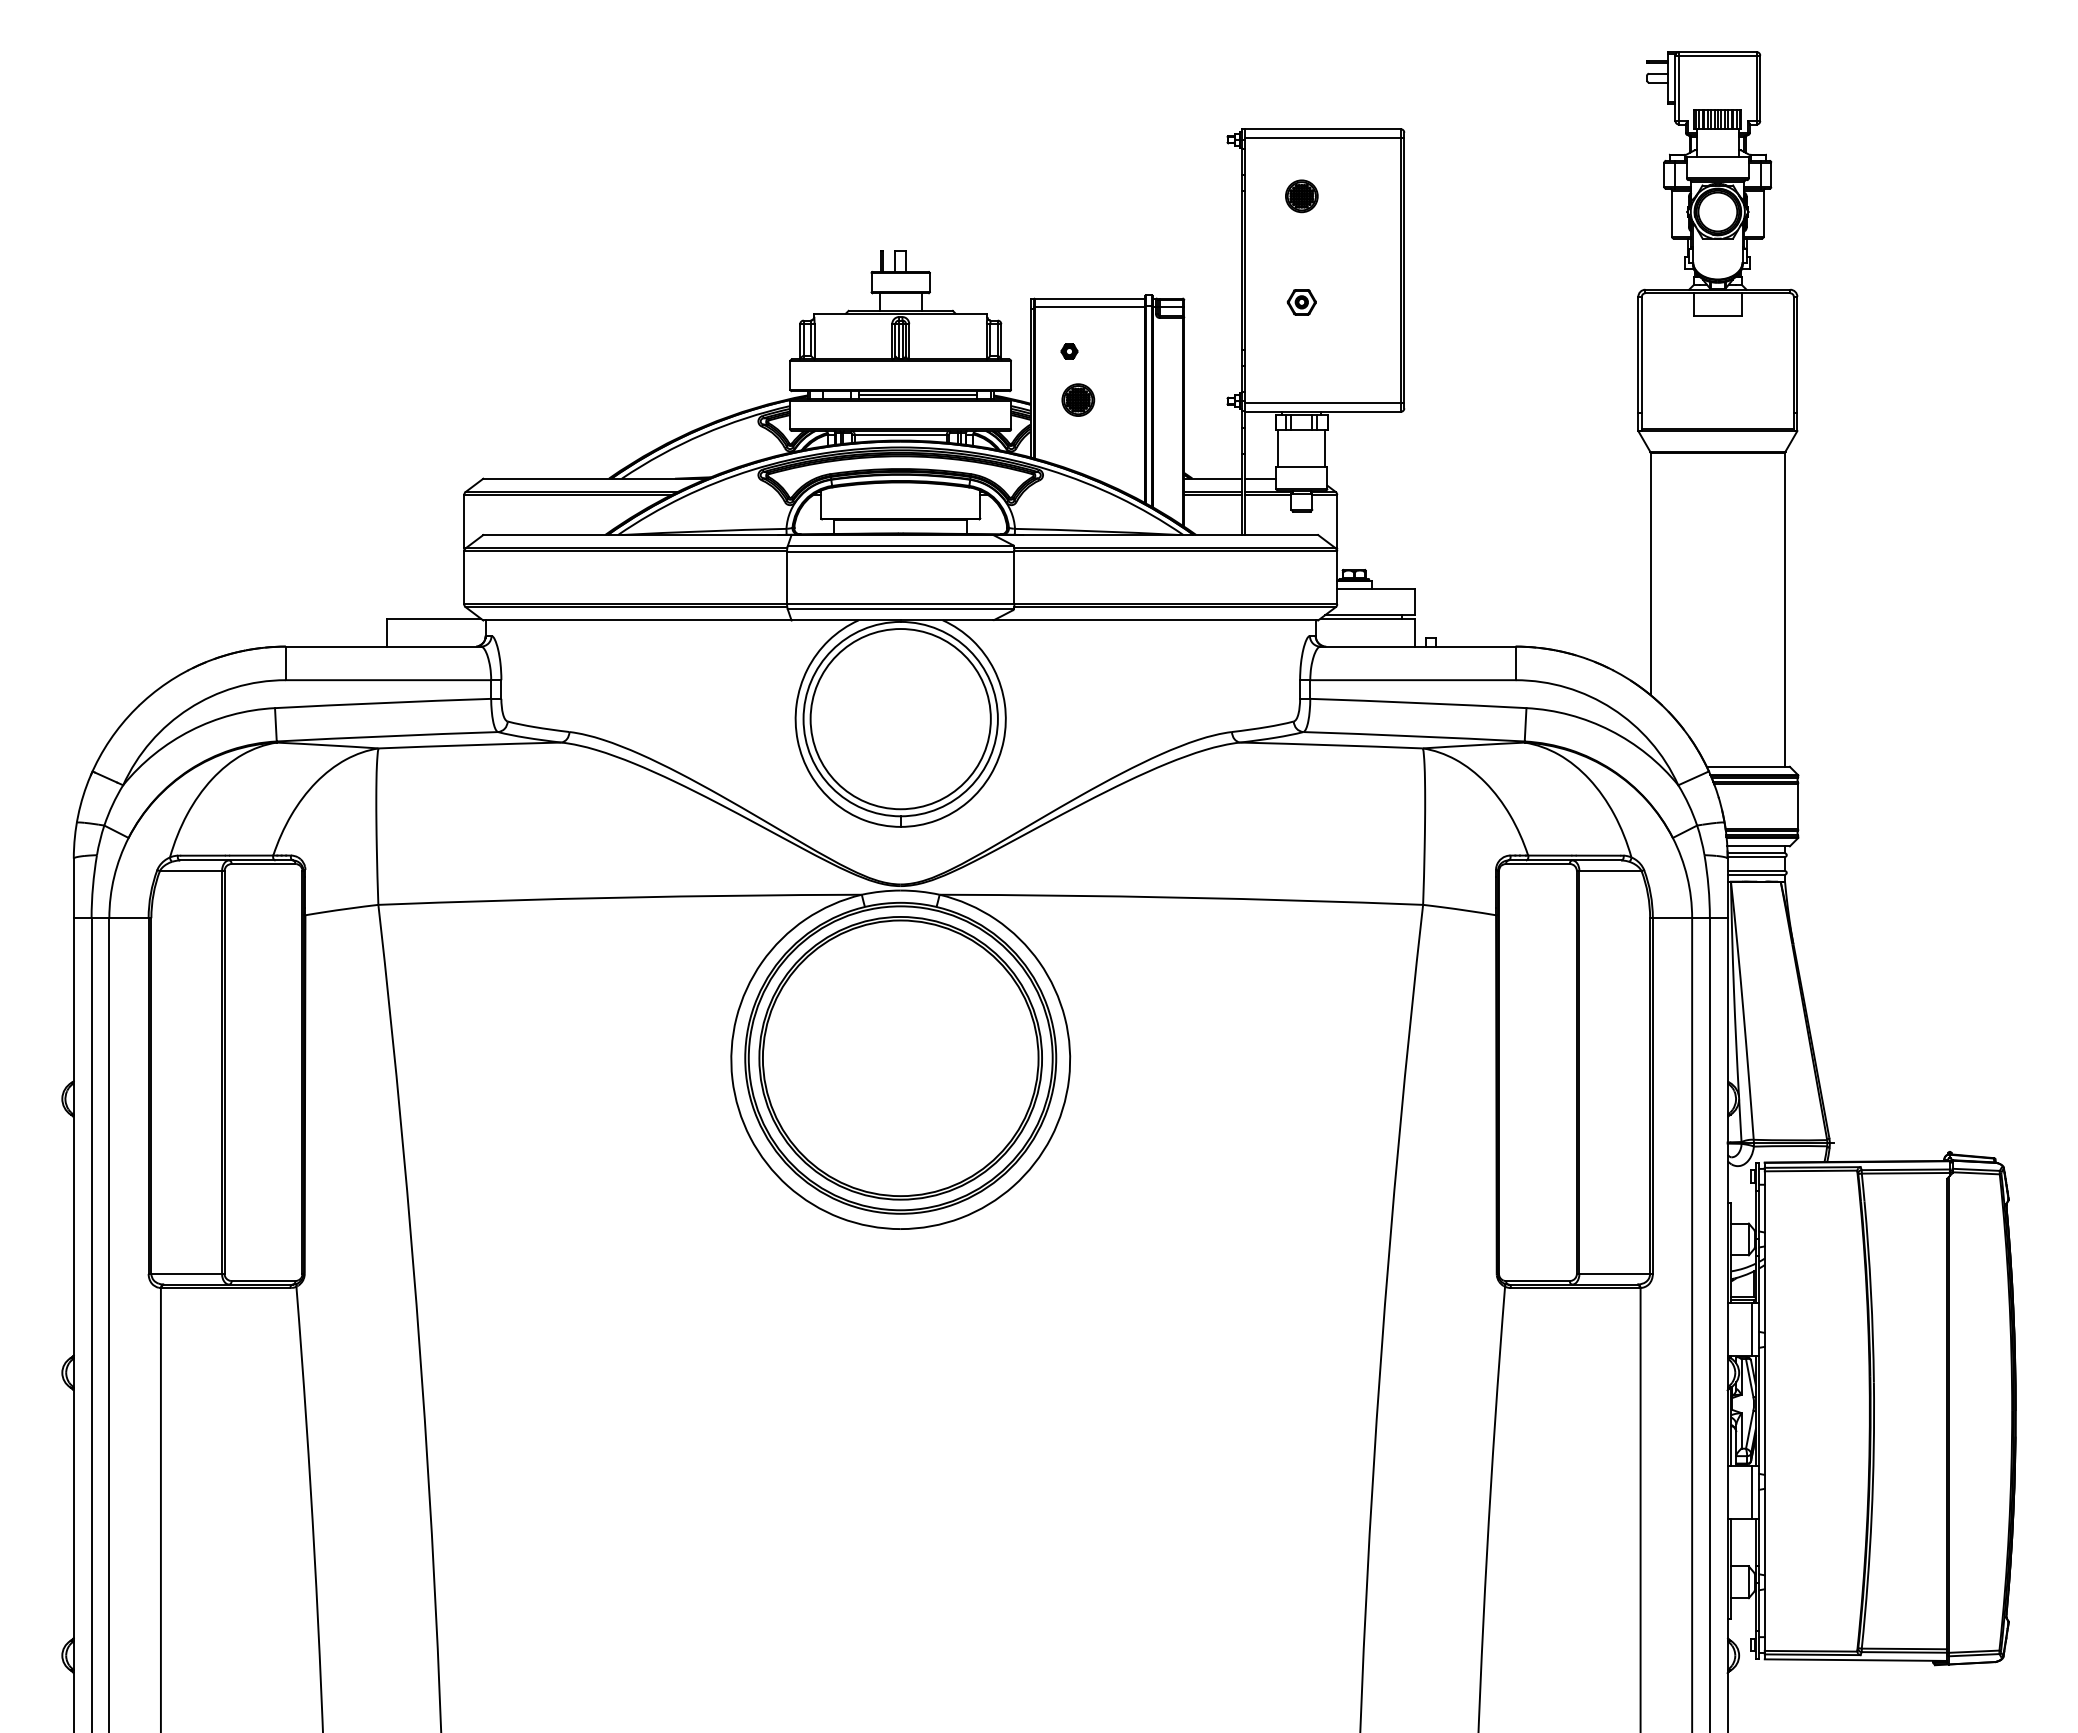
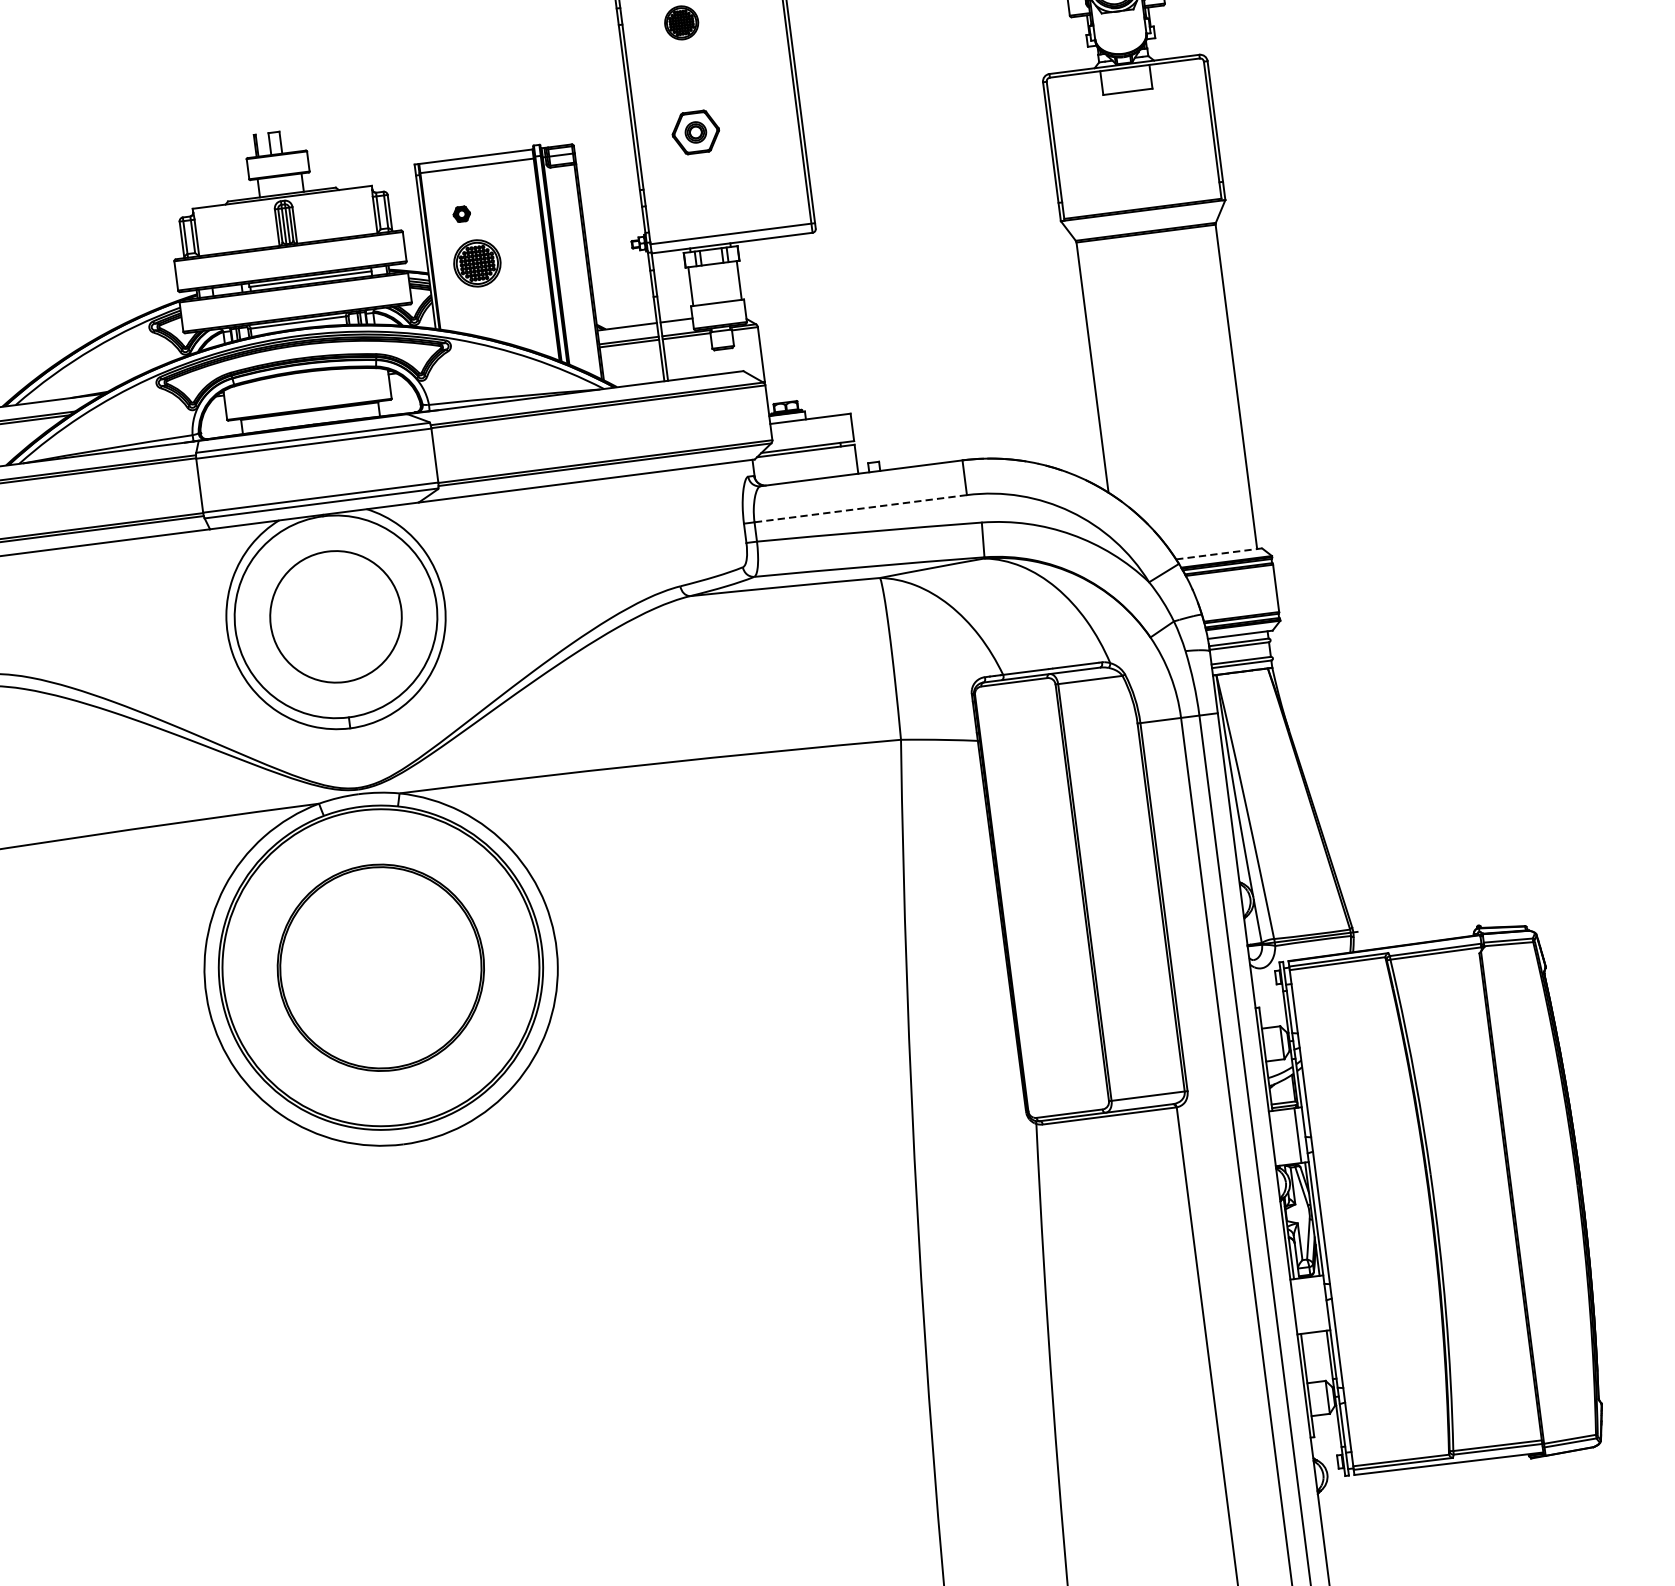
part: (1301, 302) -> (695, 132), size x1.6
part: (1078, 399) -> (477, 262), size x1.4
line: (1412, 680) -> (860, 509), solid -> dashed
circle: (900, 719) -> (335, 617), size x0.7
line: (1748, 766) -> (1219, 553), solid -> dashed
part: (900, 1058) -> (380, 967), size x0.7
line: (1752, 1491) -> (1319, 1302), removed

